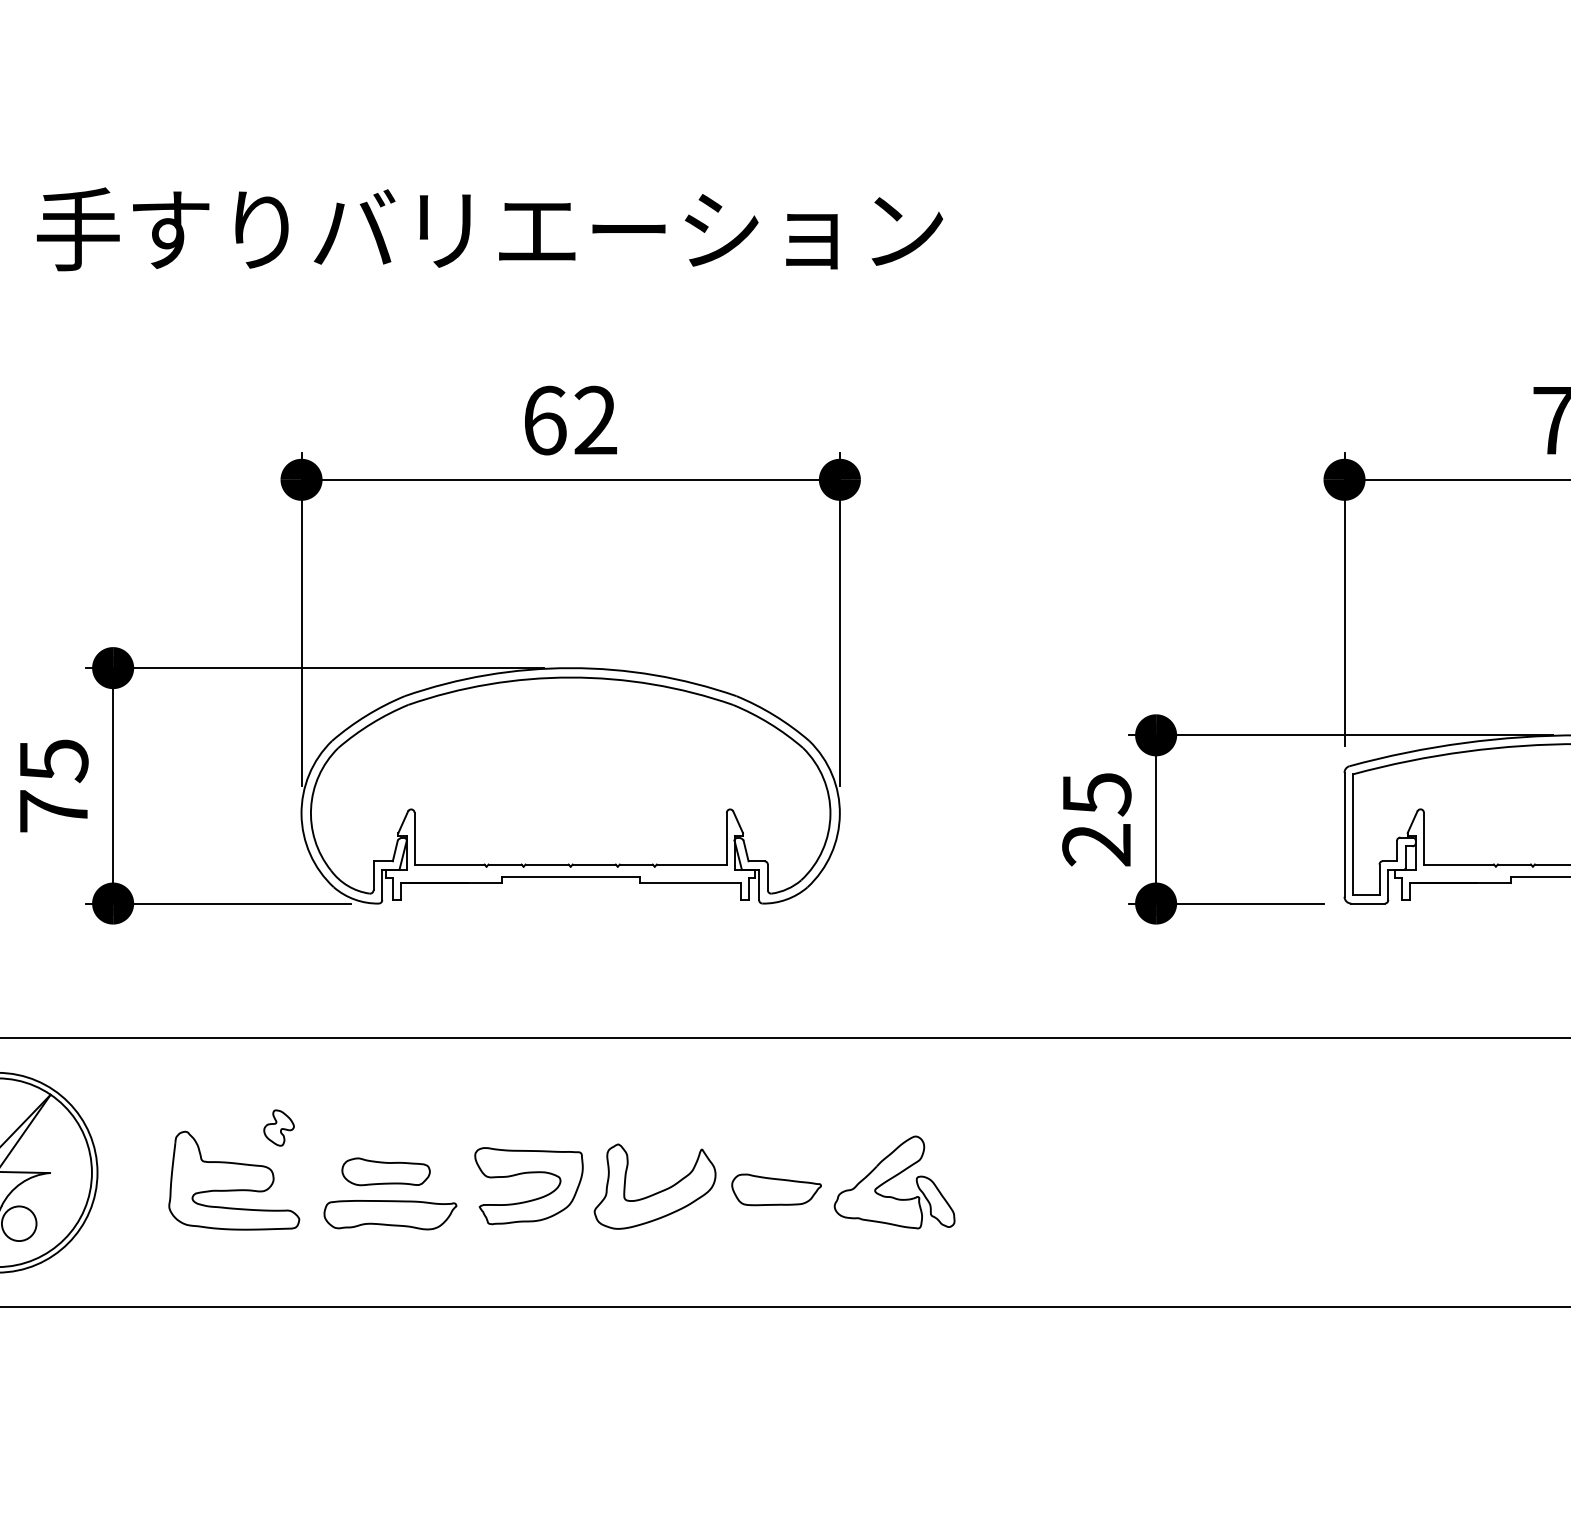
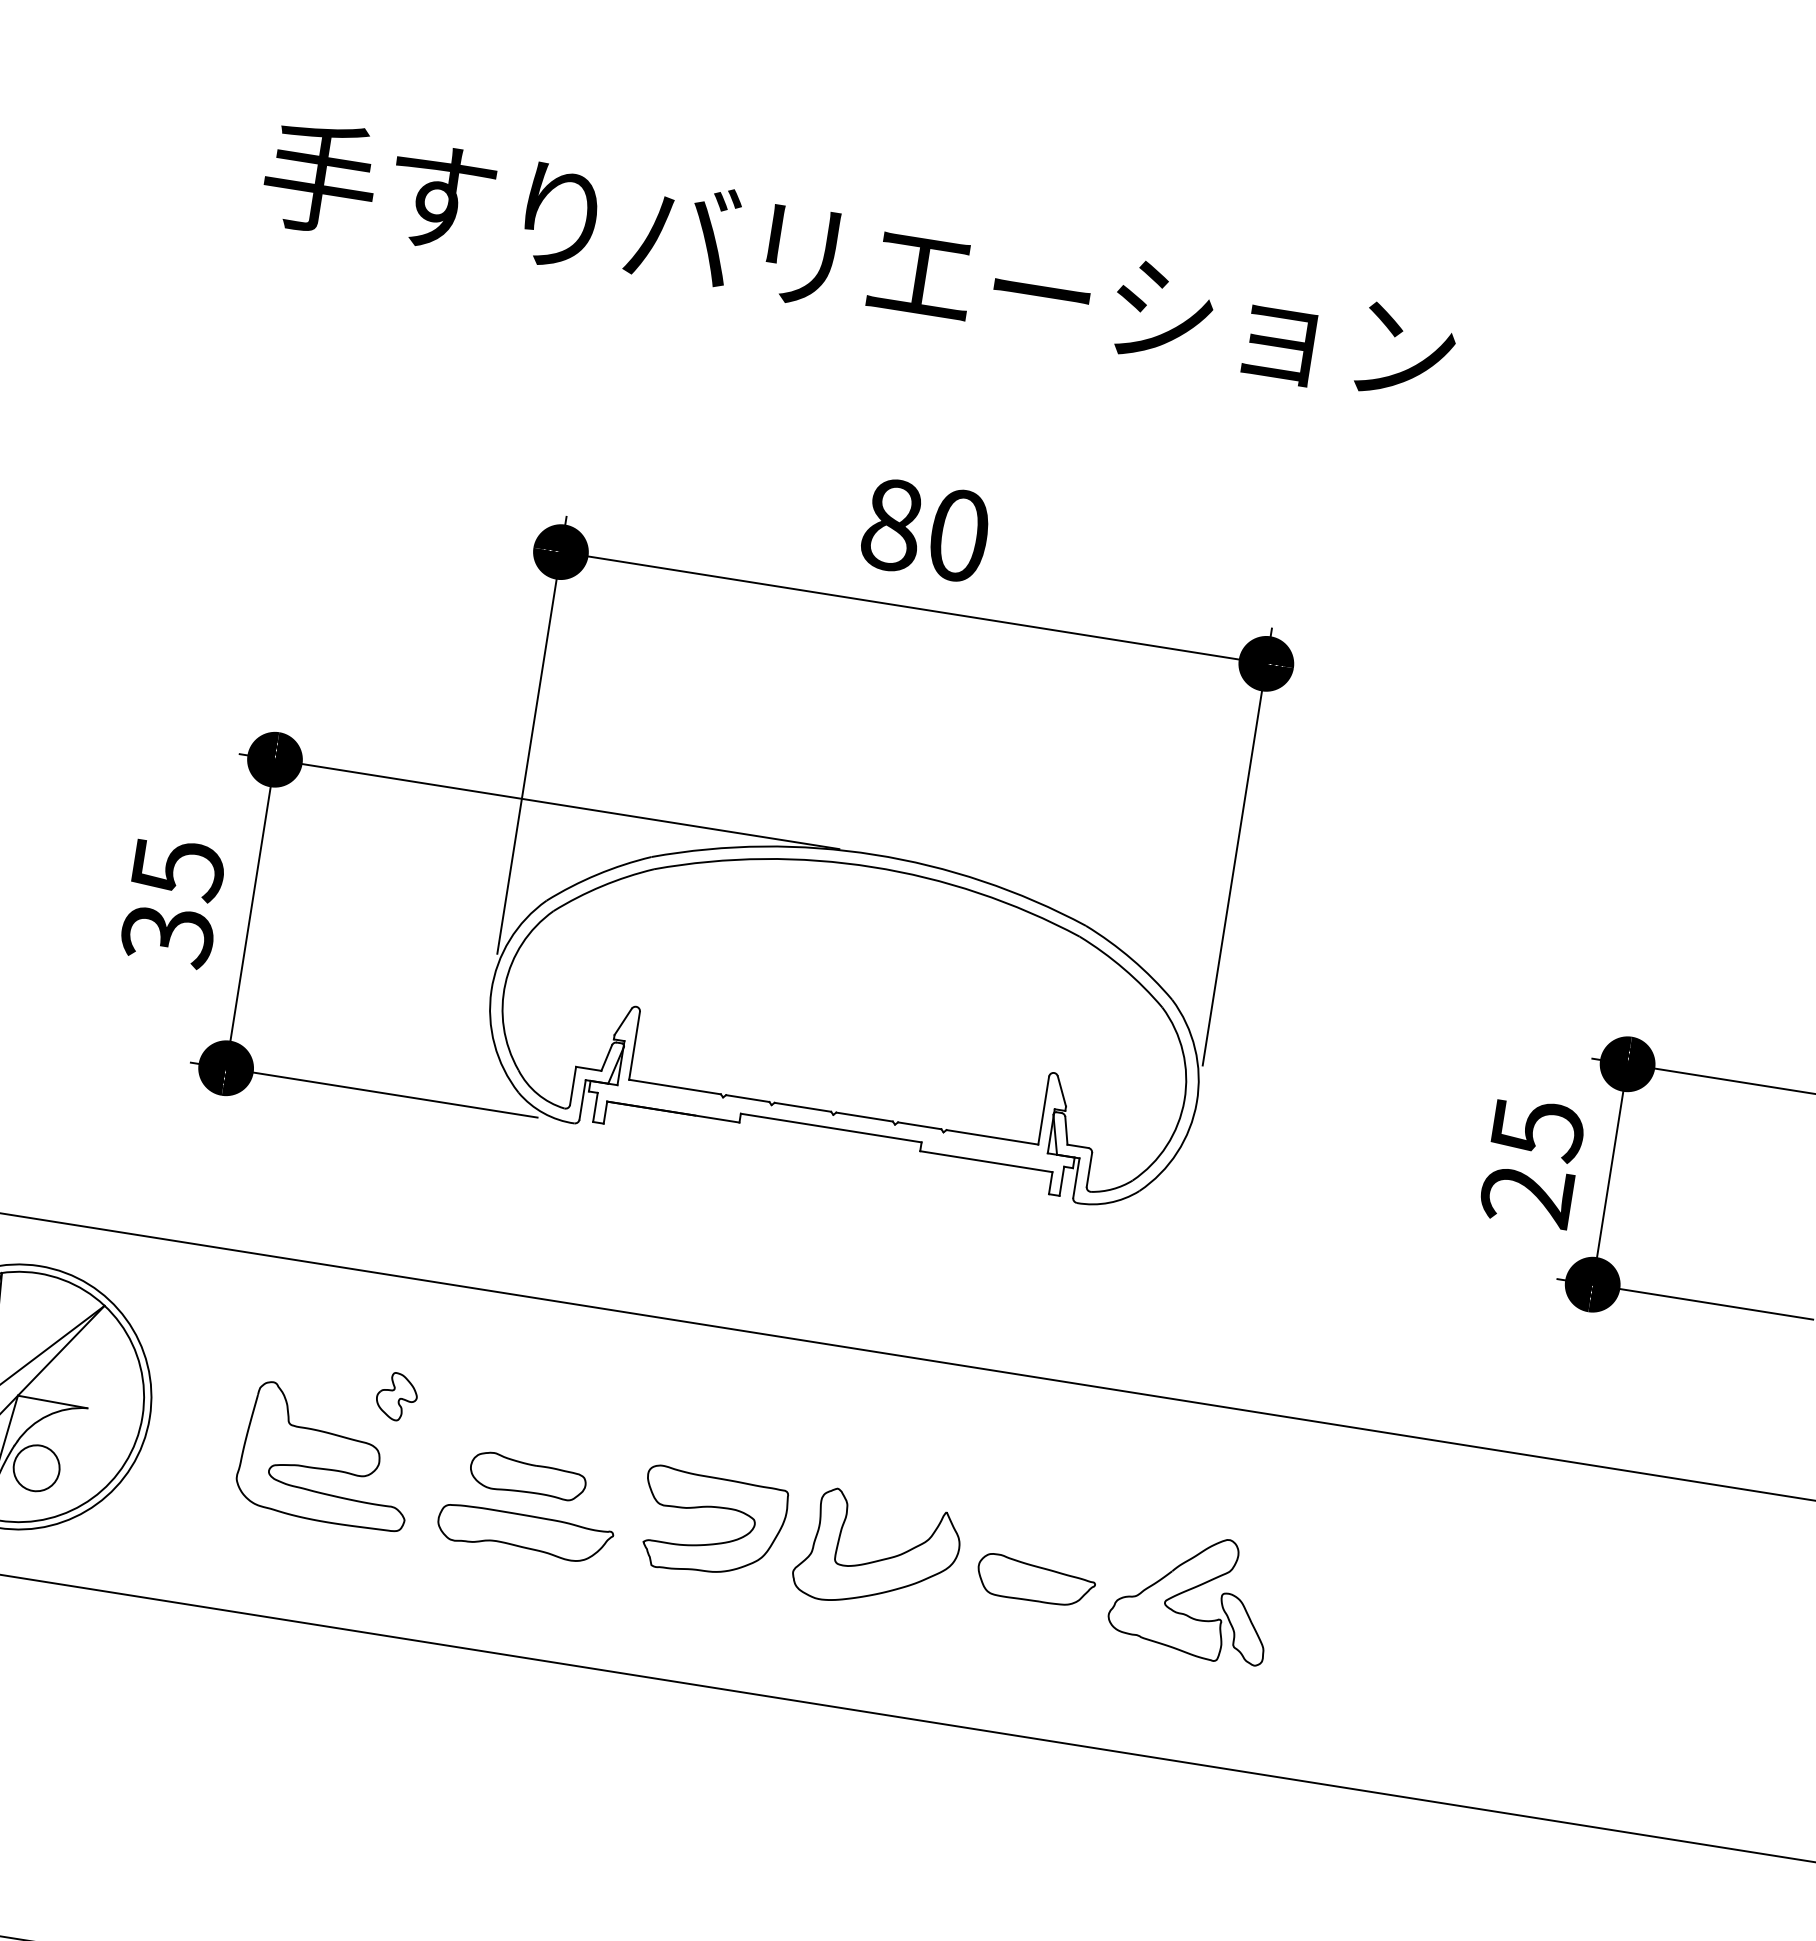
text: (570, 420) -> (925, 530), 62 -> 80
text: (53, 811) -> (167, 935), 75 -> 35

